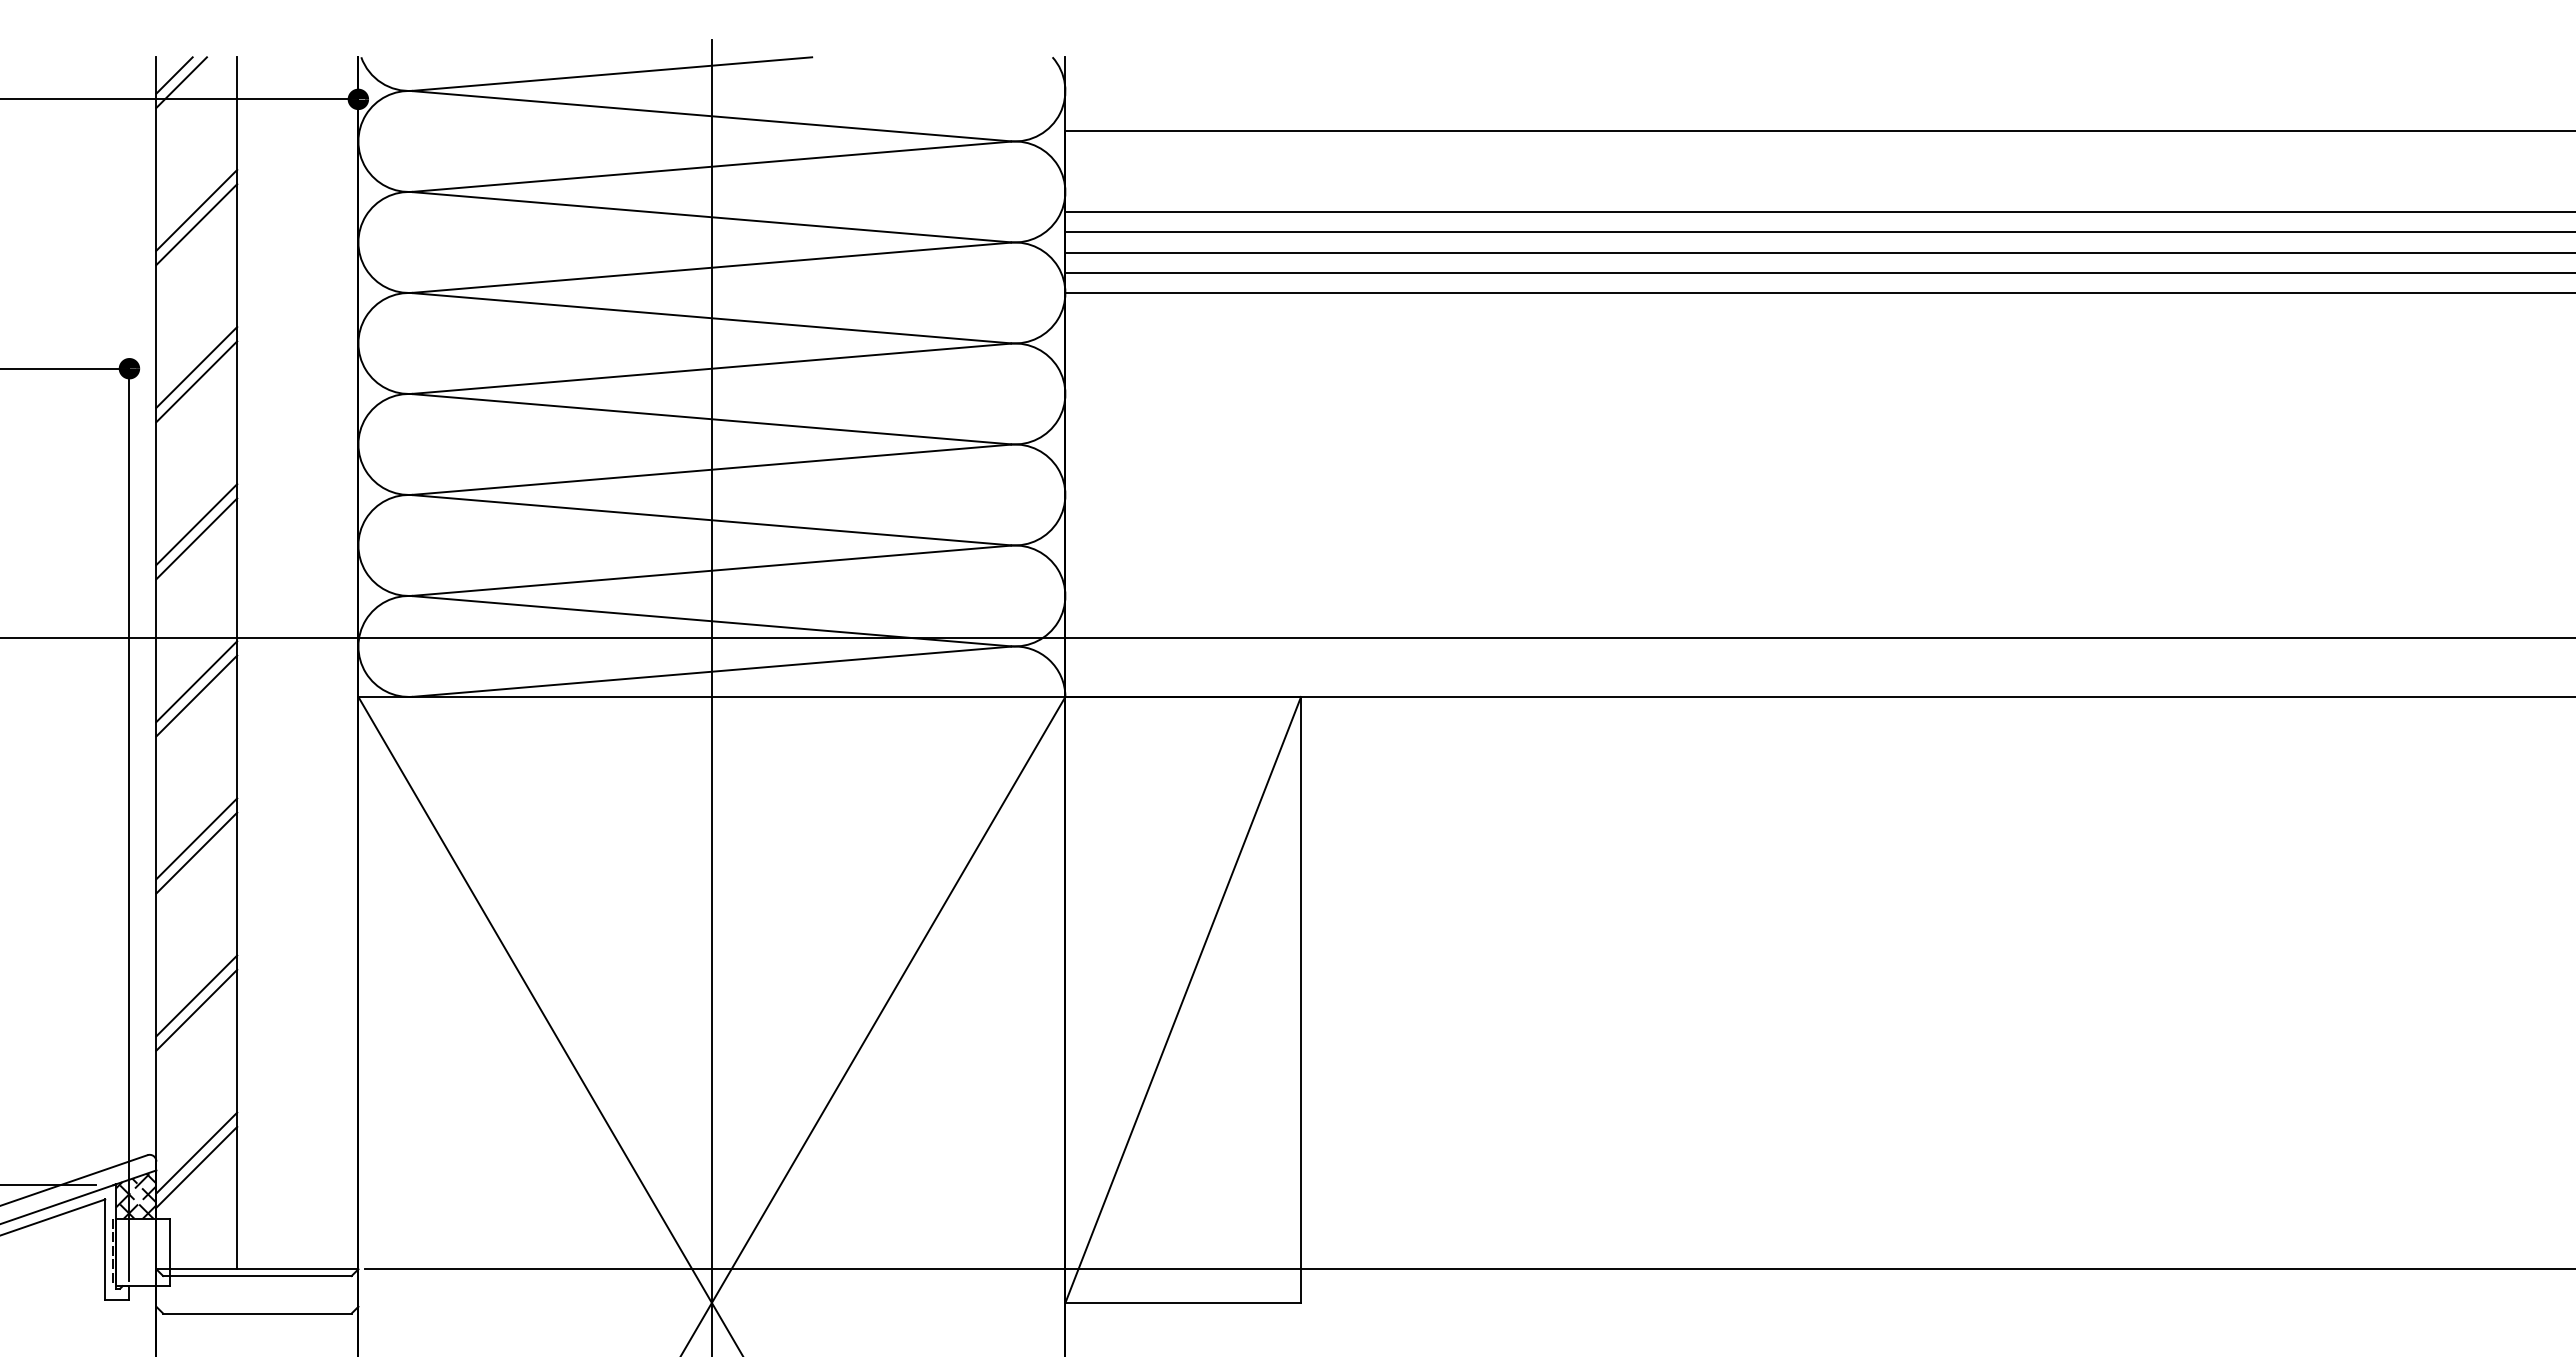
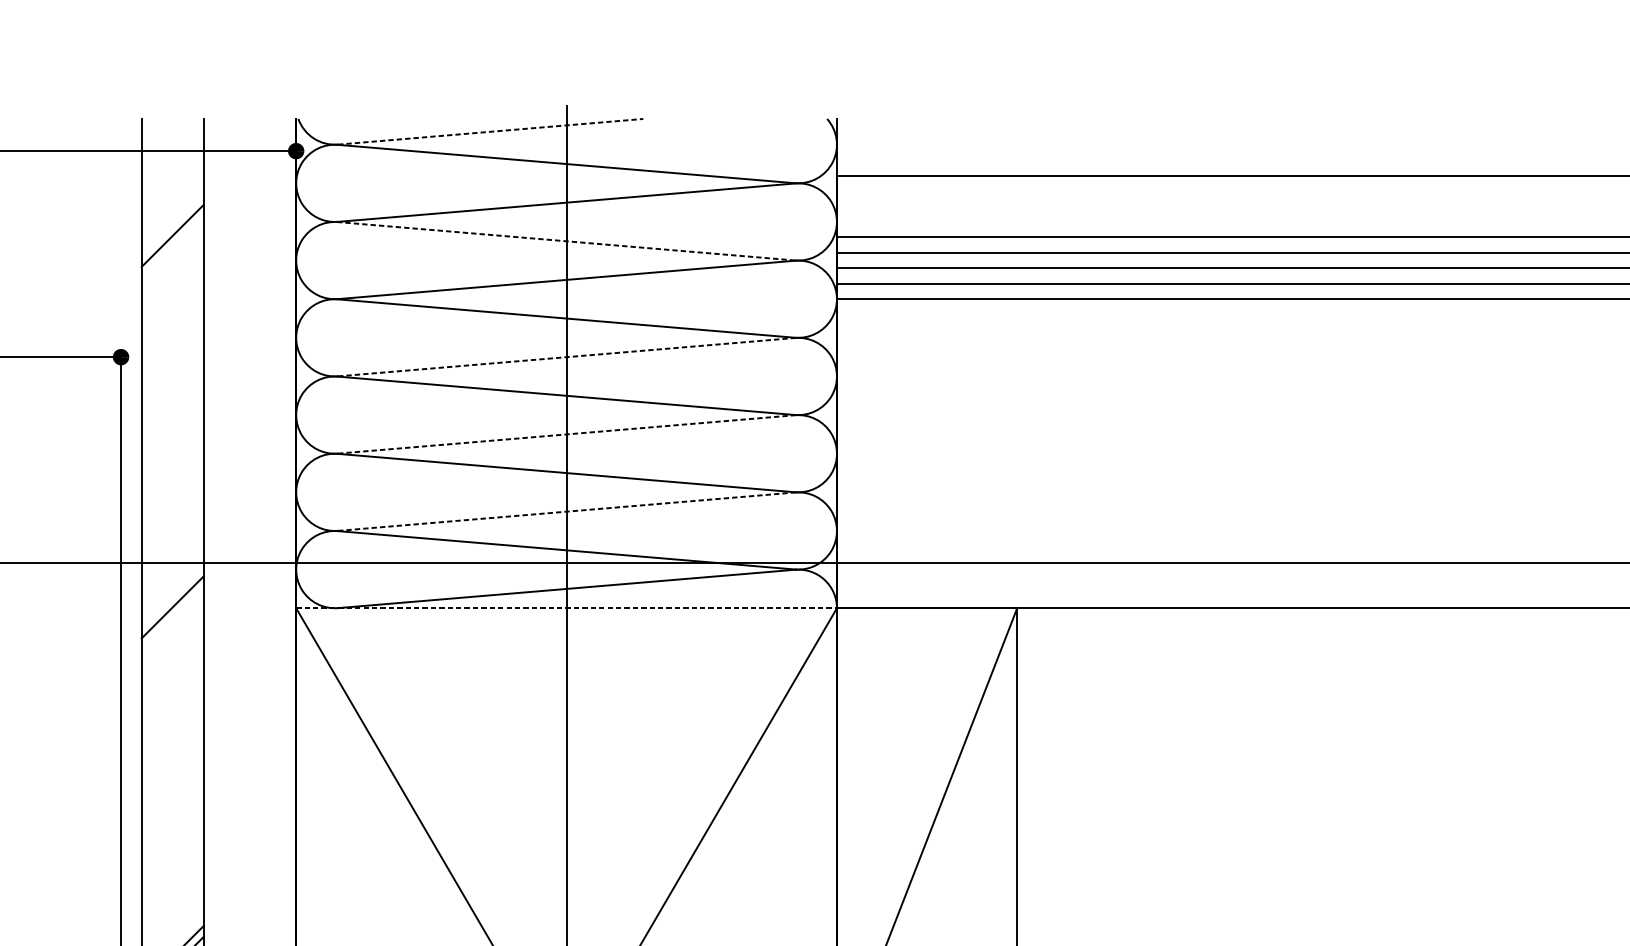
line: (613, 74) -> (491, 132), solid -> dashed
line: (174, 75) -> (155, 132), removed
line: (181, 82) -> (160, 138), removed
line: (711, 217) -> (566, 241), solid -> dashed
line: (196, 224) -> (172, 246), removed
line: (196, 367) -> (172, 356), removed
line: (711, 368) -> (566, 356), solid -> dashed
line: (196, 381) -> (172, 366), removed
line: (711, 469) -> (566, 434), solid -> dashed
line: (196, 524) -> (172, 476), removed
line: (196, 538) -> (172, 487), removed
line: (711, 570) -> (566, 511), solid -> dashed
line: (196, 681) -> (172, 596), removed
line: (712, 696) -> (567, 607), solid -> dashed
line: (196, 838) -> (172, 716), removed
line: (196, 852) -> (172, 727), removed
line: (196, 995) -> (172, 836), removed
line: (196, 1009) -> (172, 847), removed

